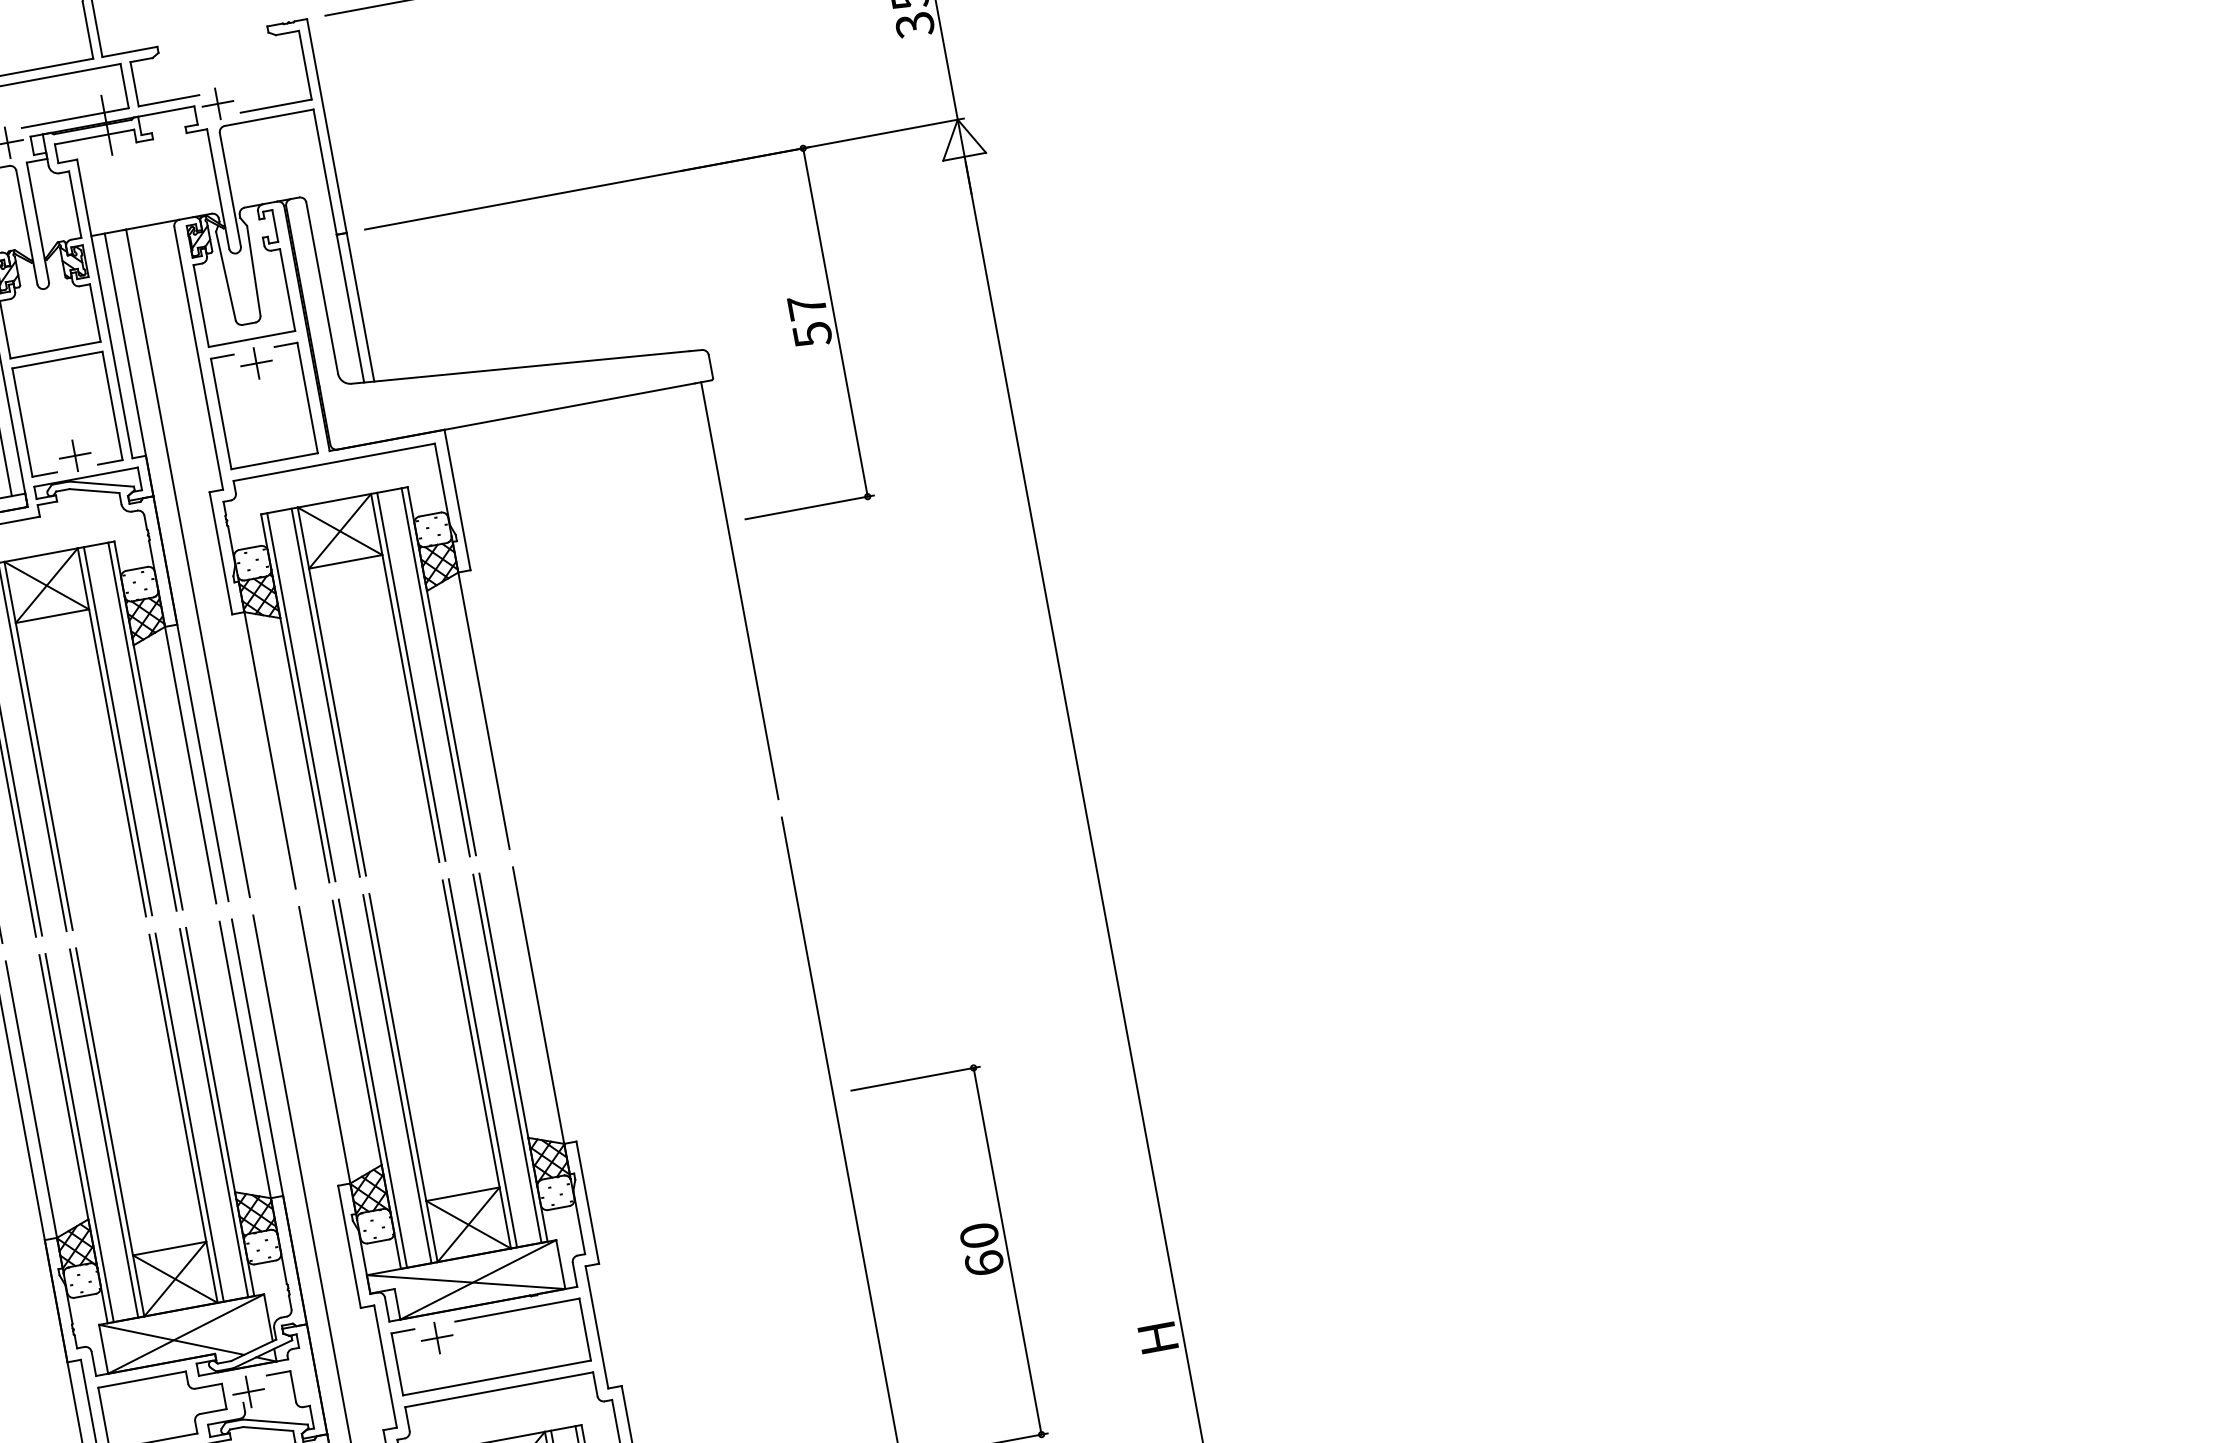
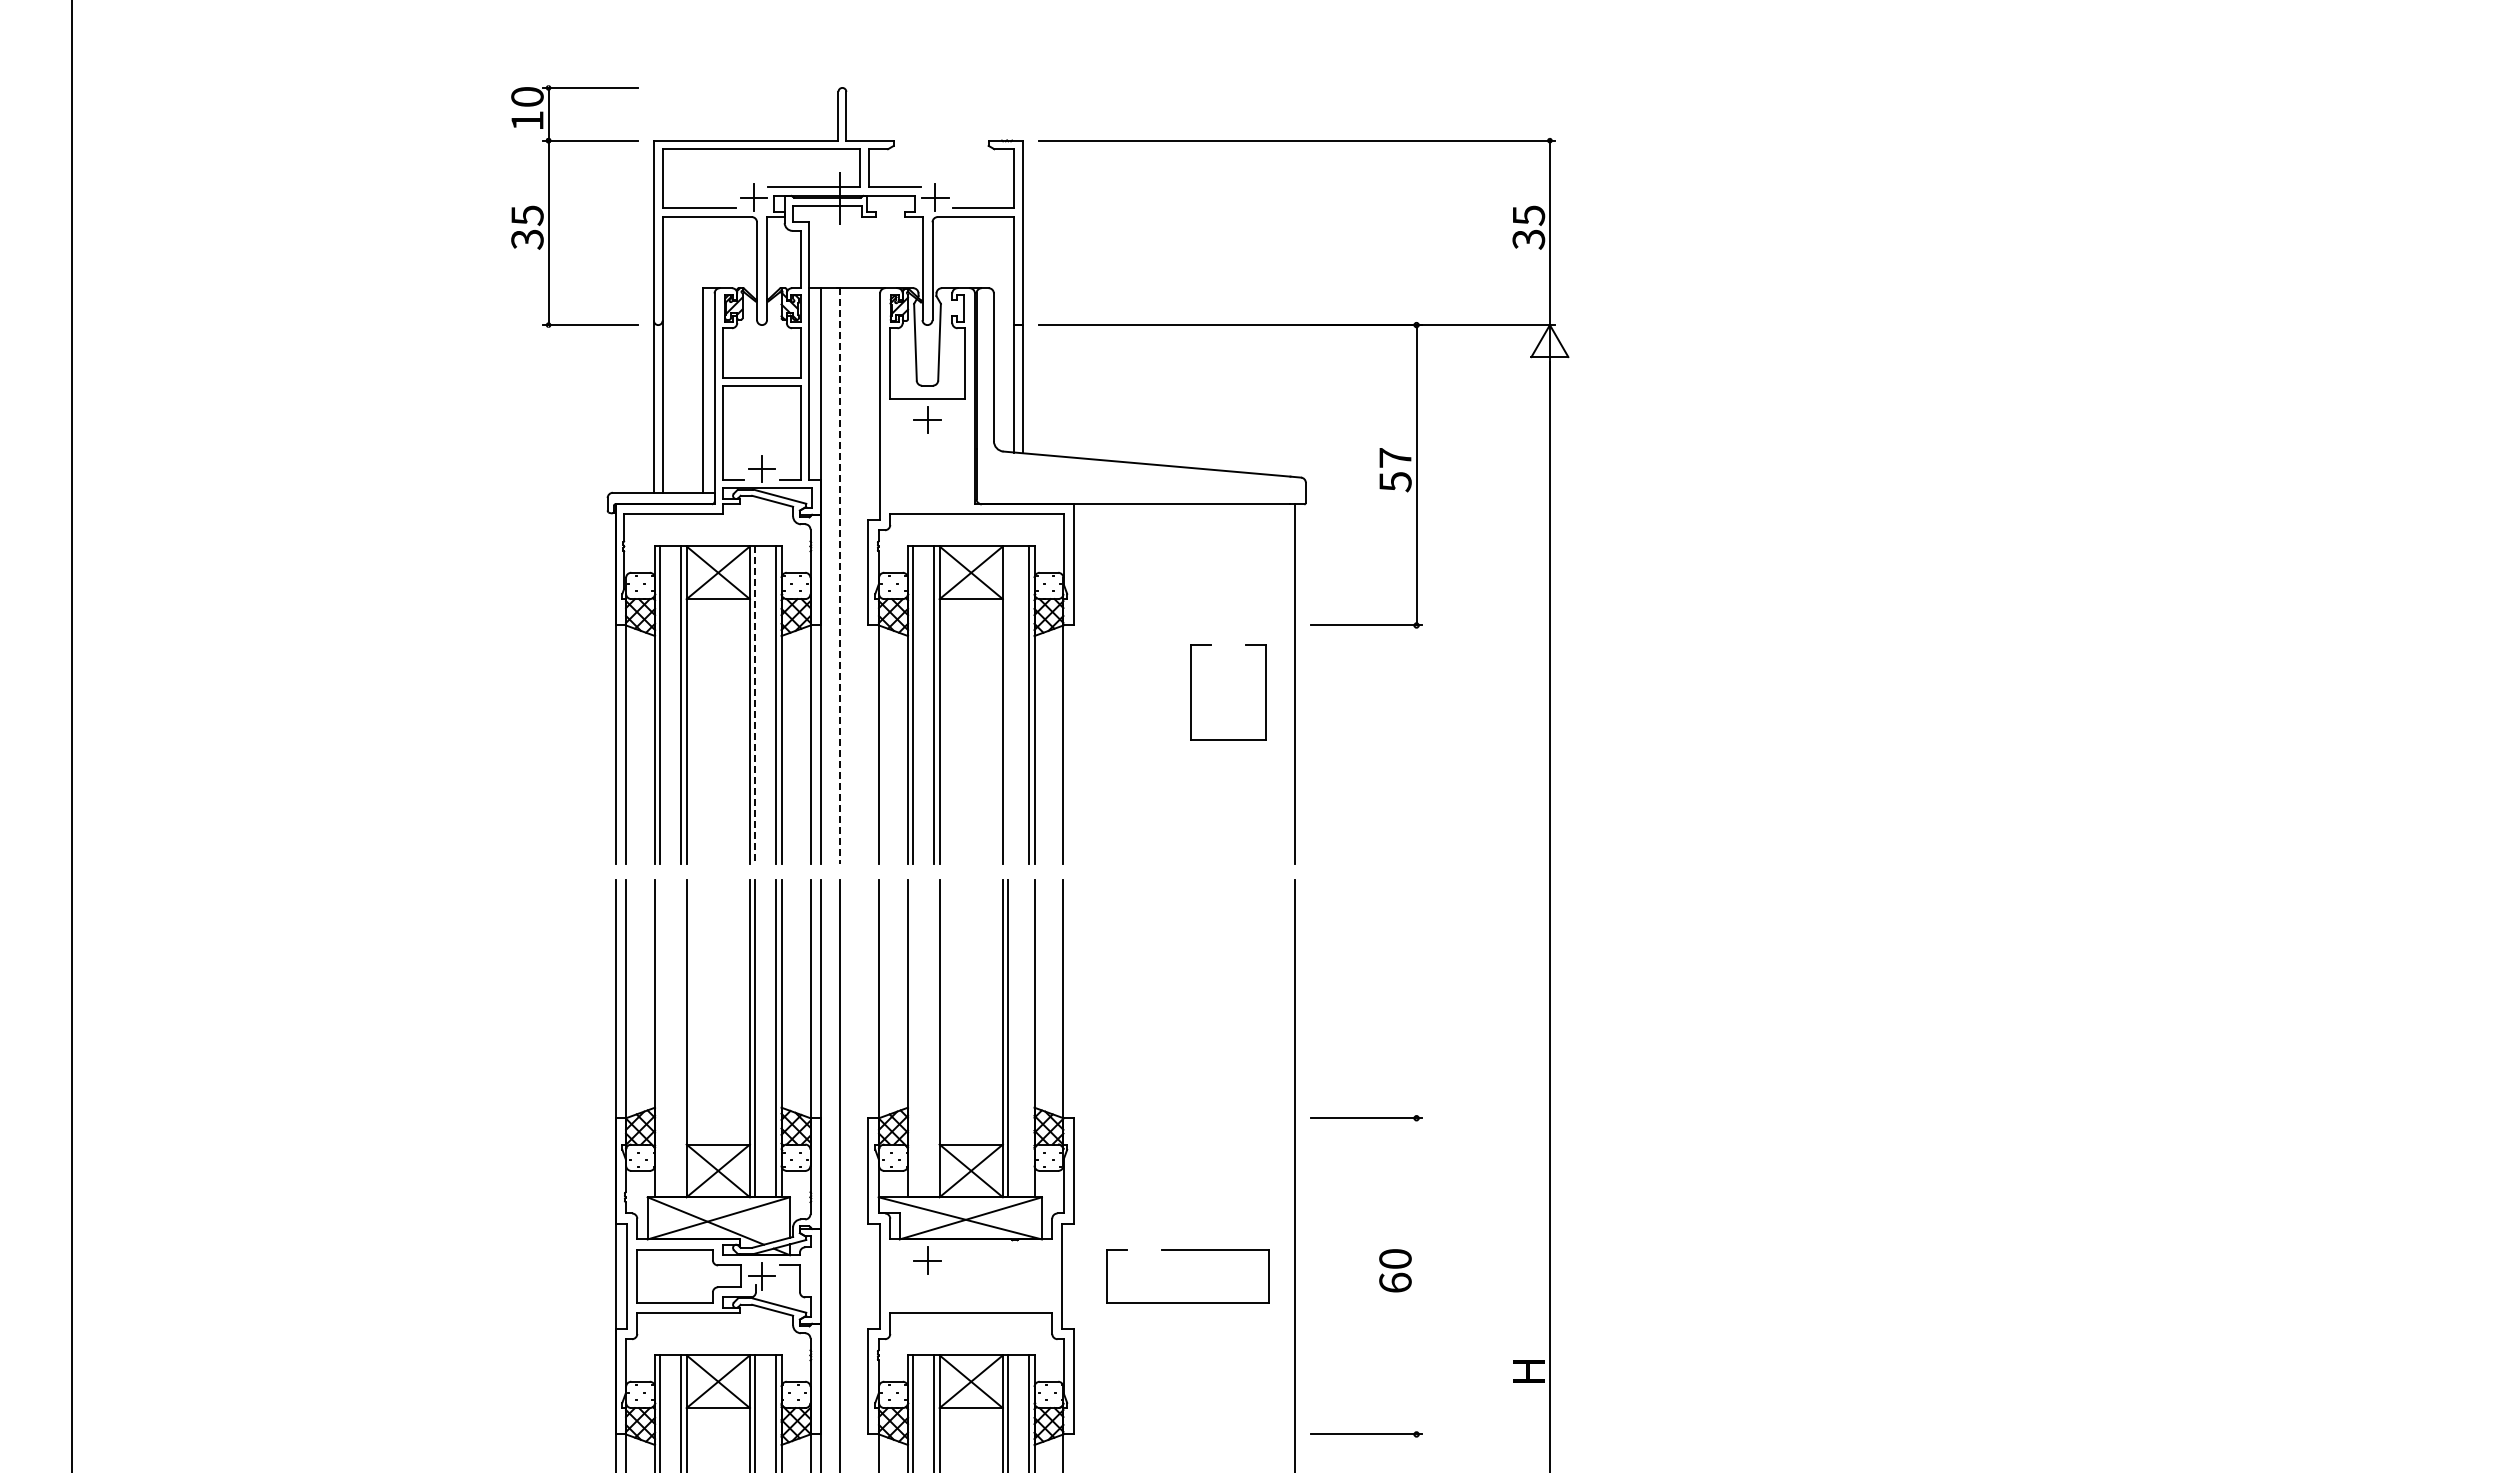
part: (221, 413) -> (1191, 692), moved
line: (188, 563) -> (839, 576), solid -> dashed
line: (411, 675) -> (1008, 704), removed
line: (118, 731) -> (755, 705), solid -> dashed
line: (507, 1058) -> (1029, 1038), removed
line: (397, 1079) -> (934, 1038), removed
line: (373, 1083) -> (913, 1038), removed
line: (104, 1133) -> (681, 1038), removed
line: (79, 1138) -> (660, 1038), removed
line: (1007, 1251) -> (1416, 1276), removed
part: (484, 1317) -> (1187, 1250), moved

